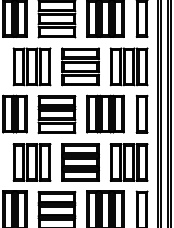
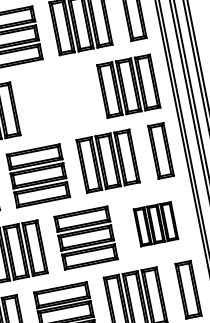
part: (80, 66) -> (58, 99), removed
part: (128, 162) -> (155, 224), size x0.7

